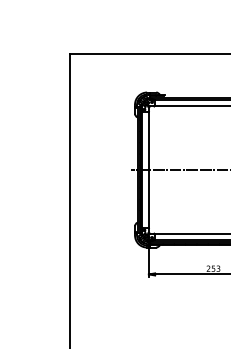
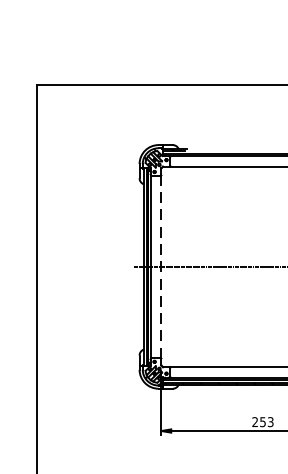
line: (148, 169) -> (160, 266), solid -> dashed

